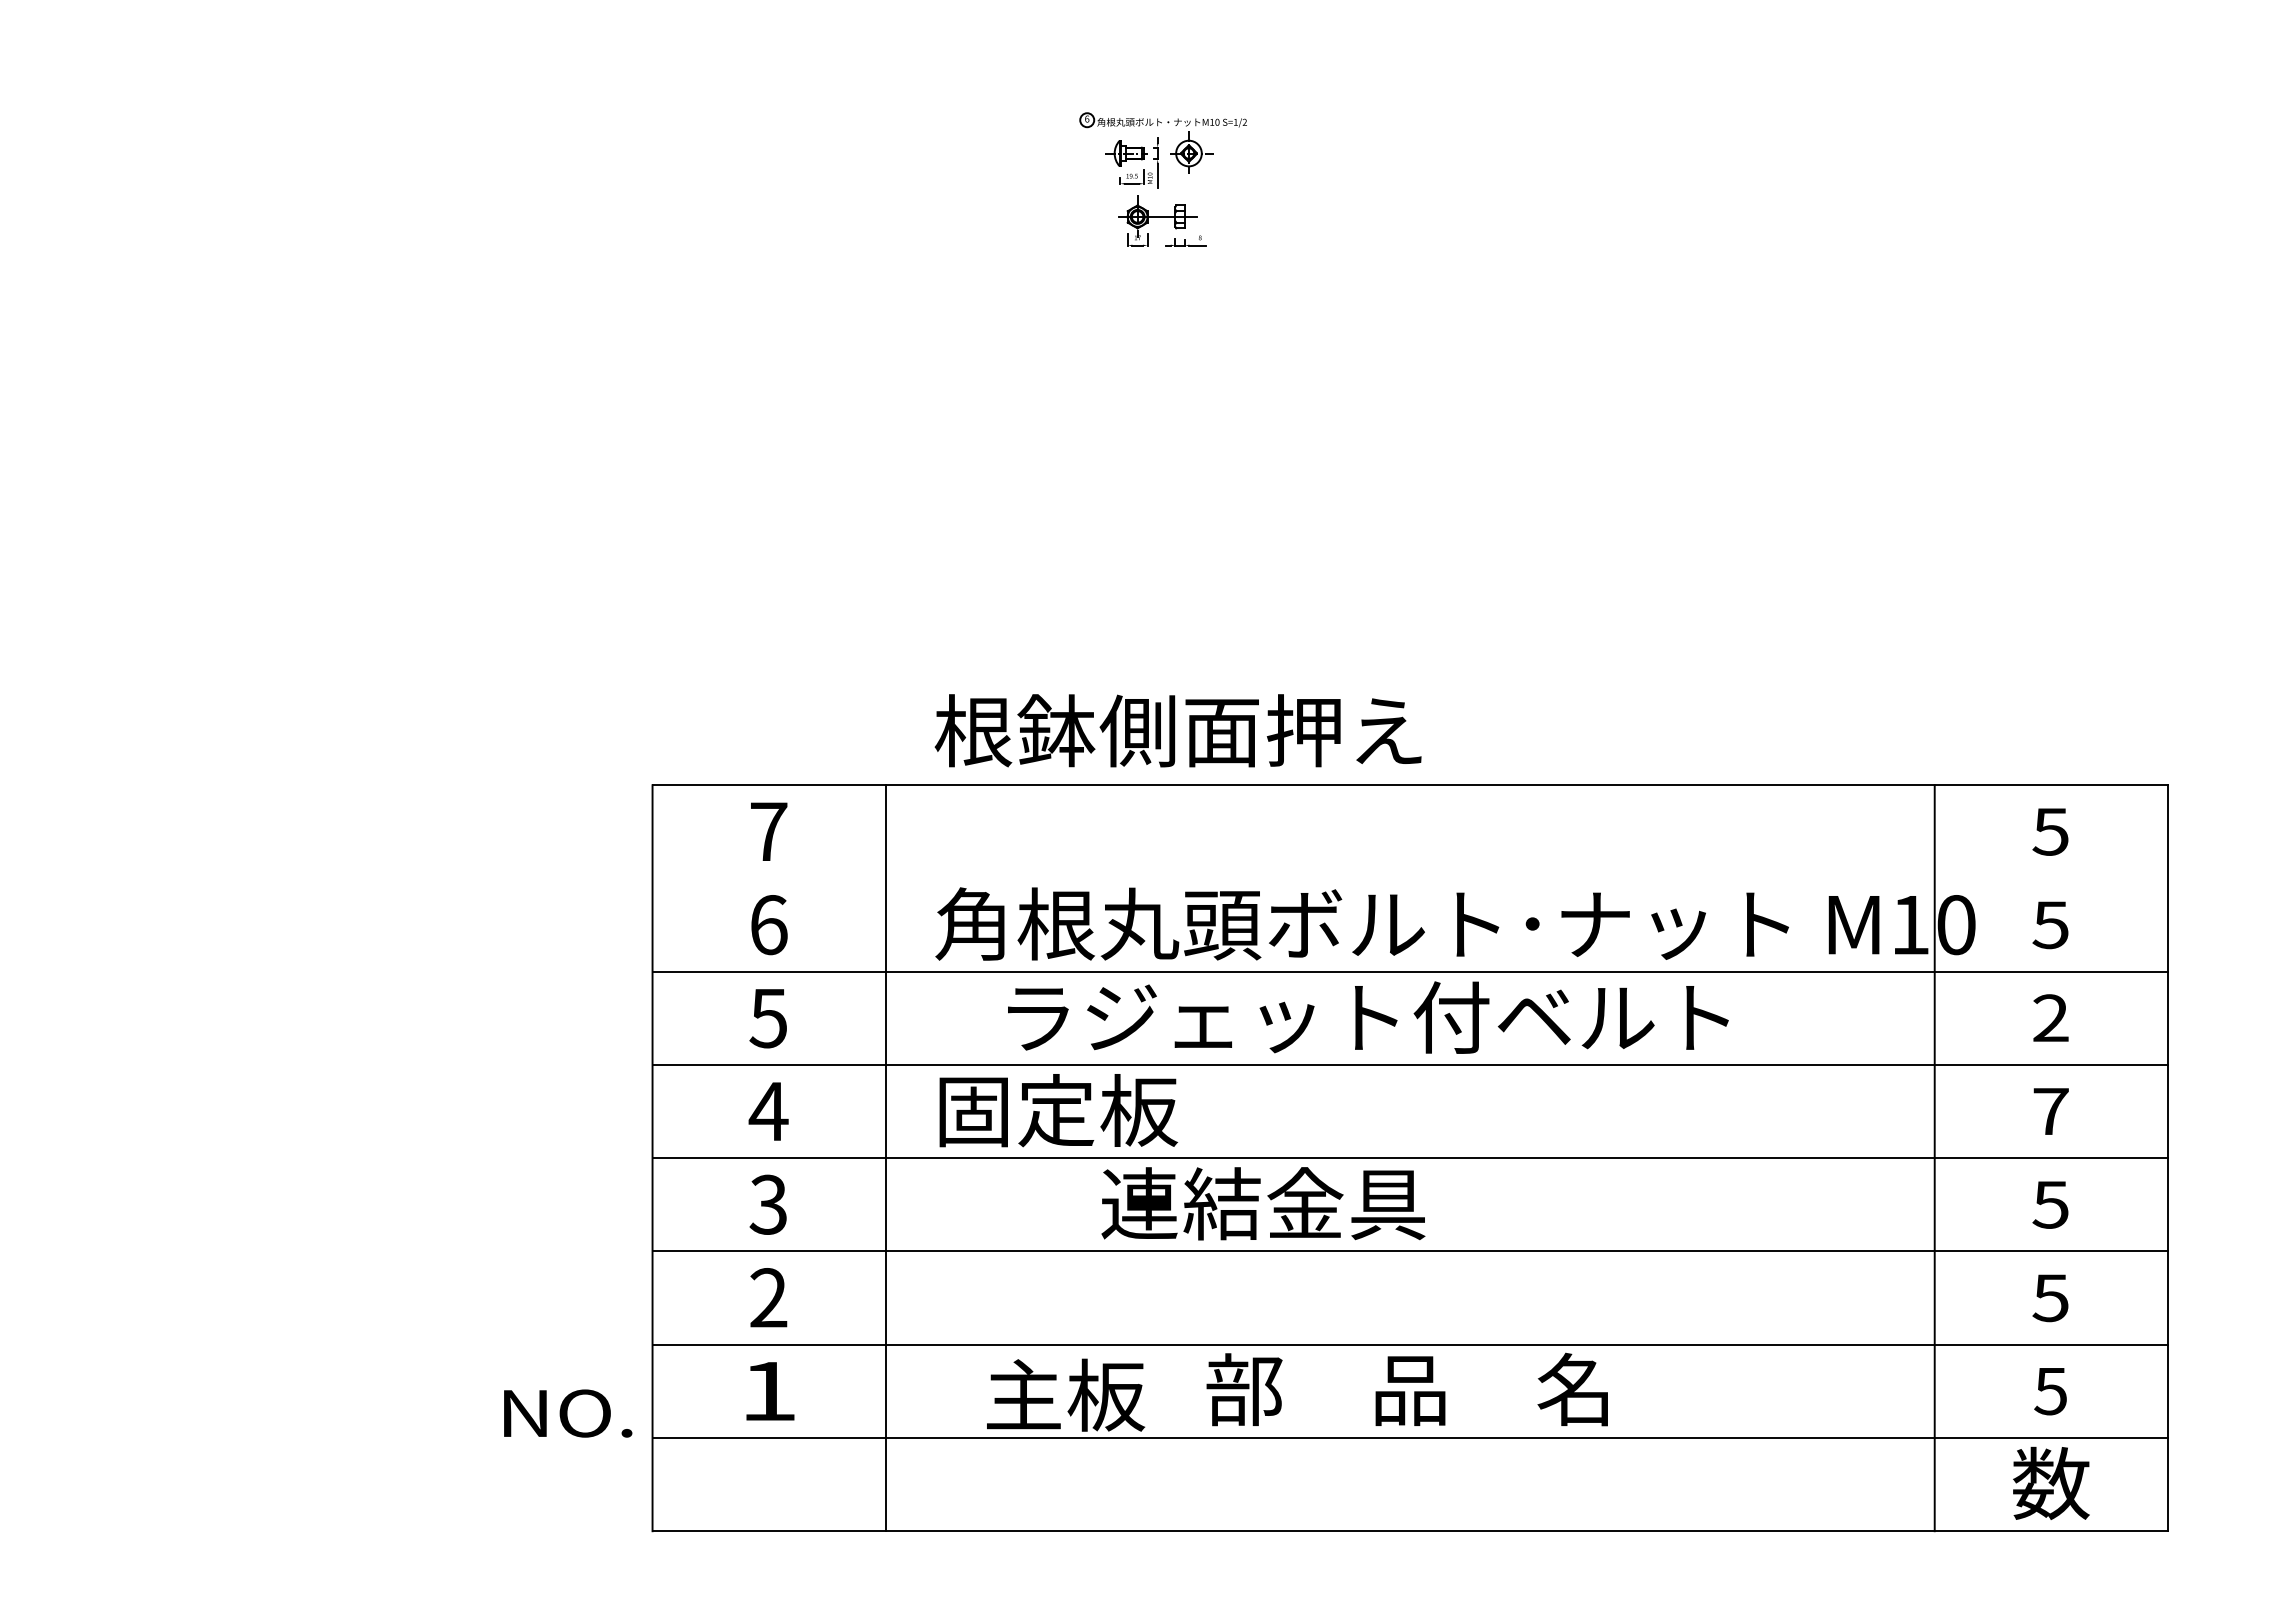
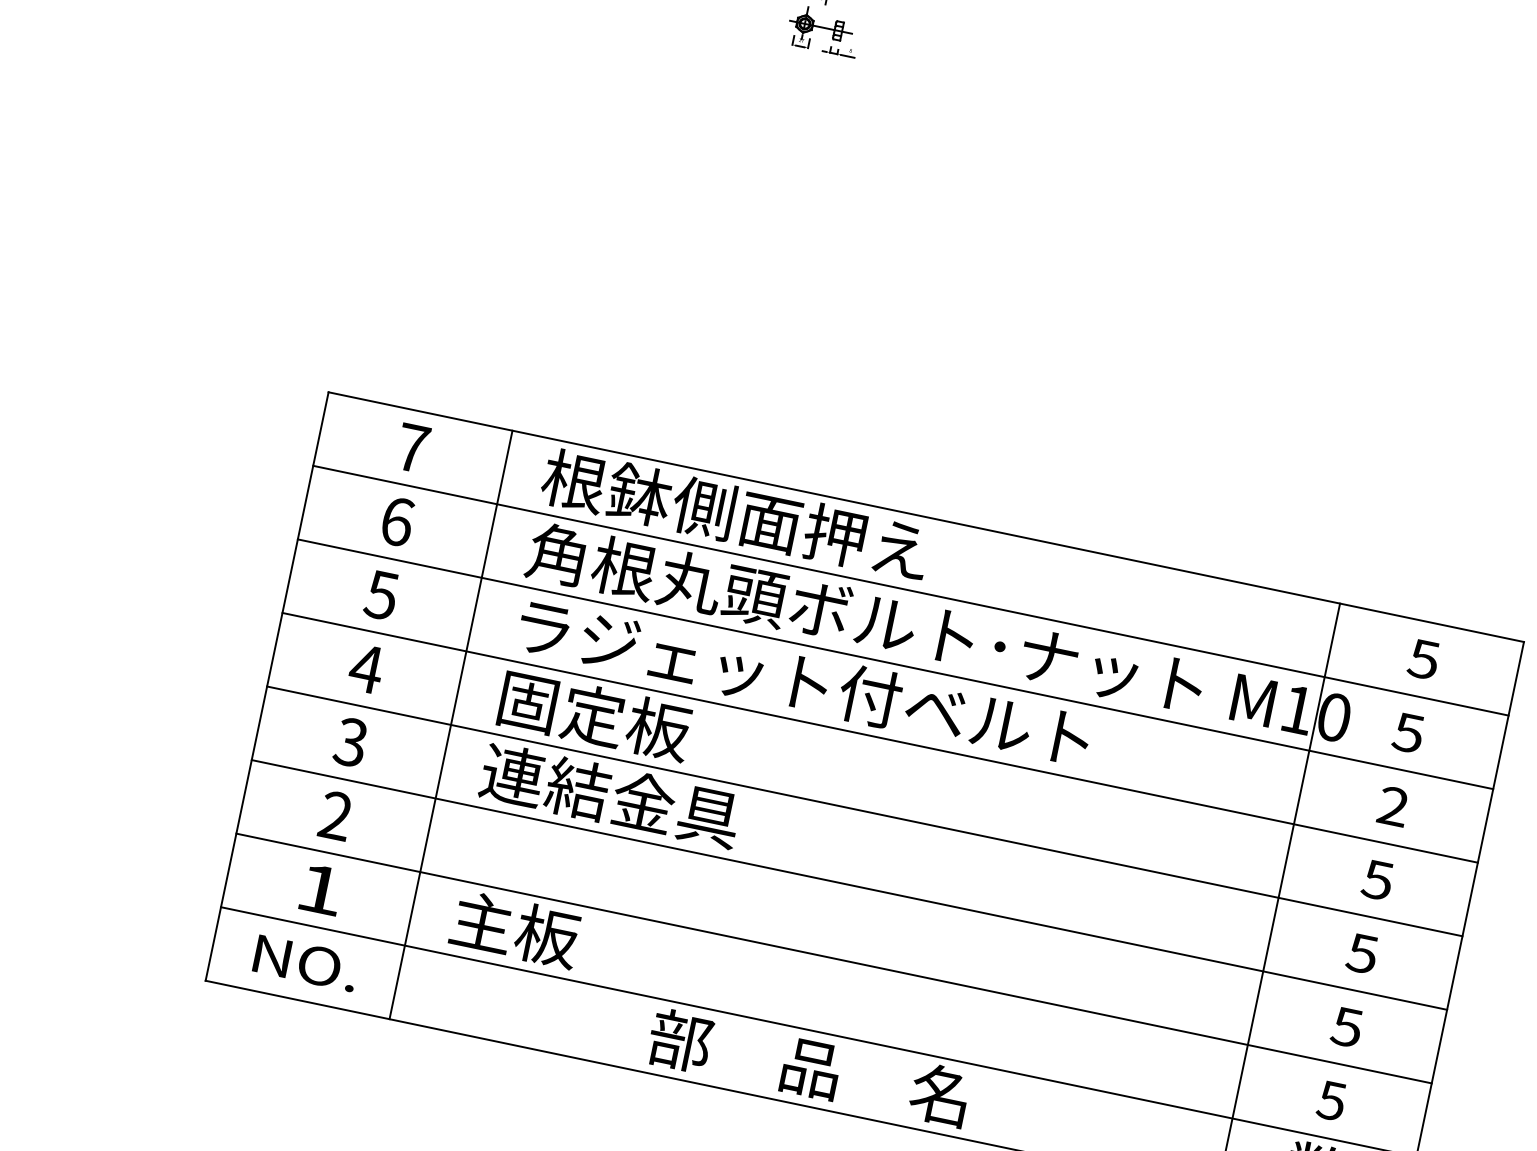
text: (1177, 730) -> (735, 514), moved
line: (1409, 878) -> (910, 590), added
text: (1368, 1017) -> (804, 682), moved
text: (2050, 1111) -> (1377, 880), 7 -> 5
text: (1263, 1203) -> (610, 795), moved
text: (1406, 1389) -> (808, 1067), moved
text: (1066, 1394) -> (516, 928), moved
text: (568, 1413) -> (306, 963), moved

